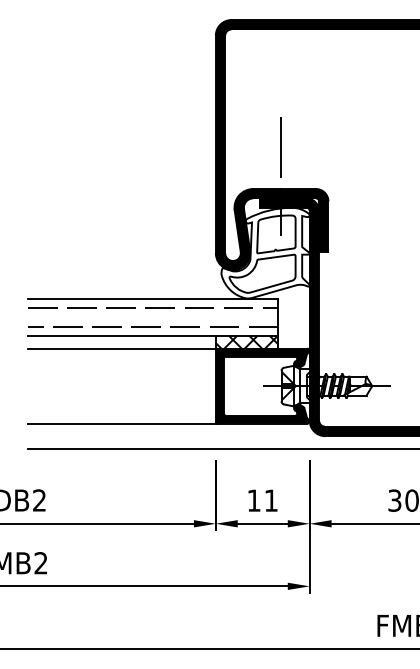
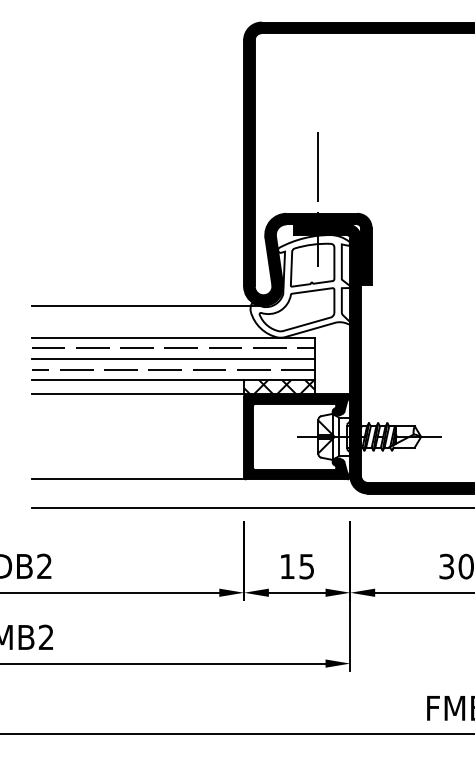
line: (129, 270) -> (146, 306), added
line: (153, 317) -> (173, 359), added
text: (270, 500) -> (305, 566), 11 -> 15

